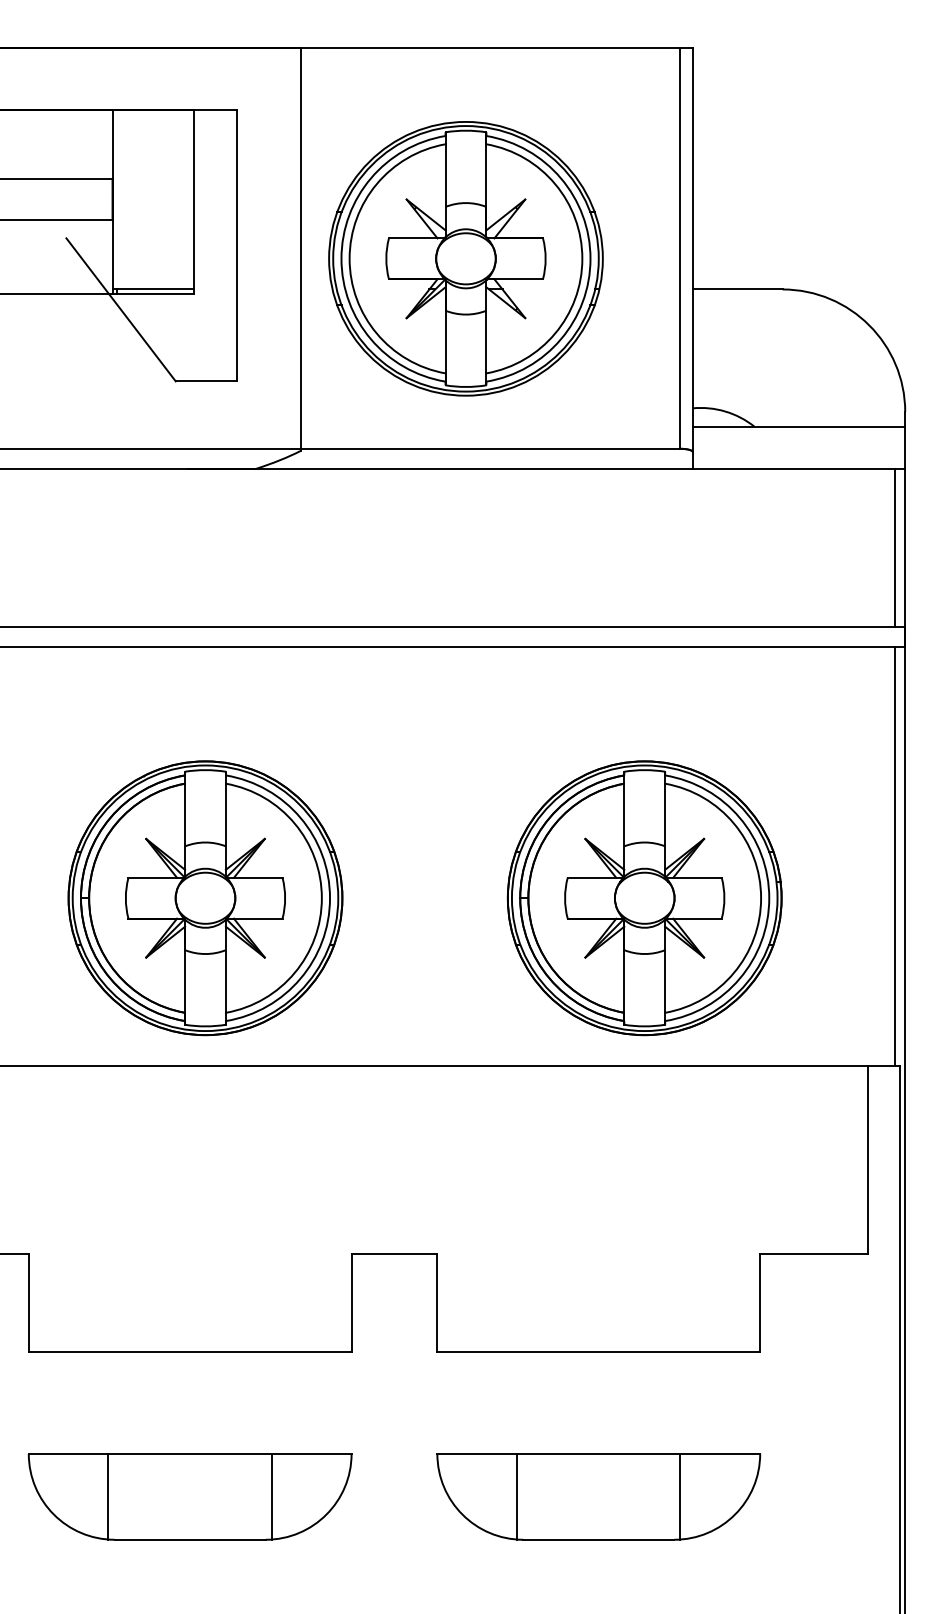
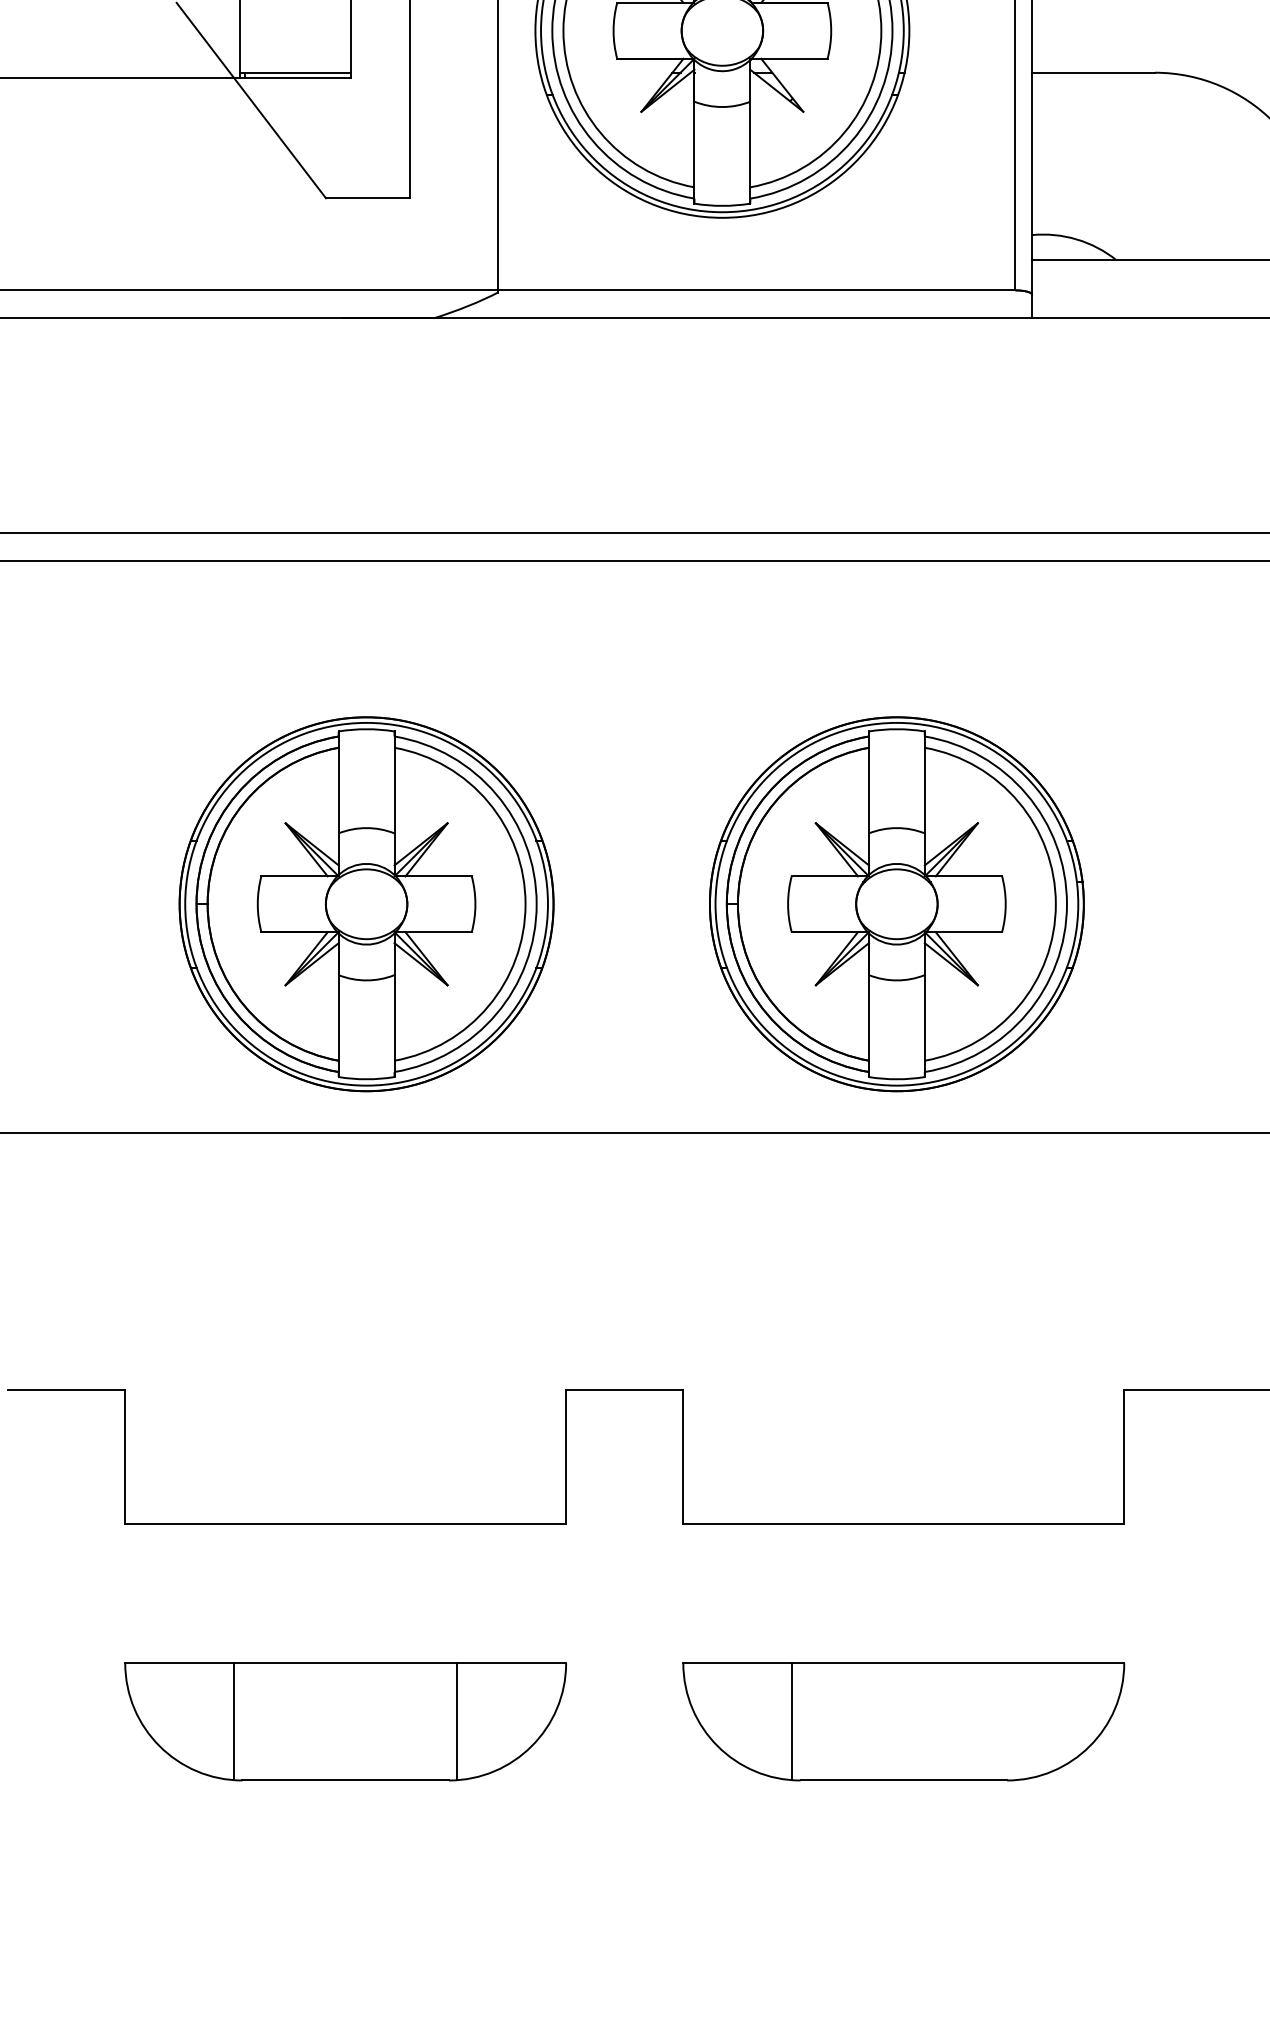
part: (644, 898) -> (896, 904), moved
line: (680, 1496) -> (1015, 1721), removed

